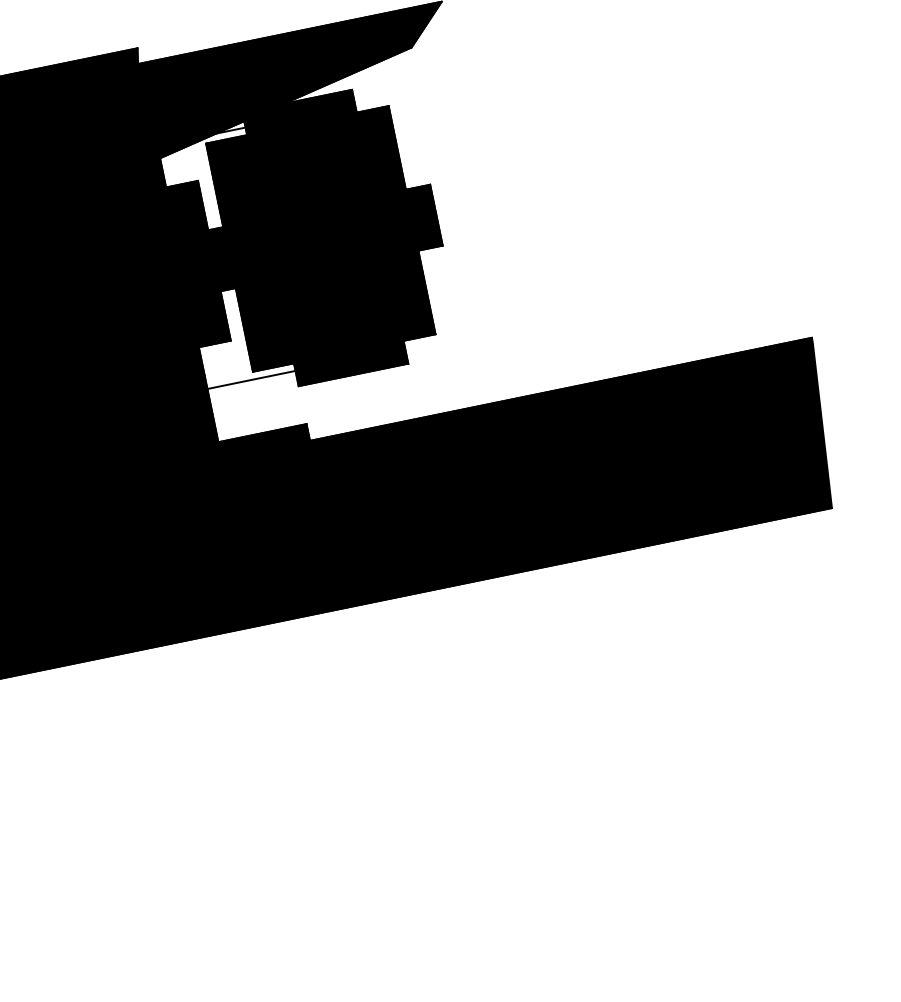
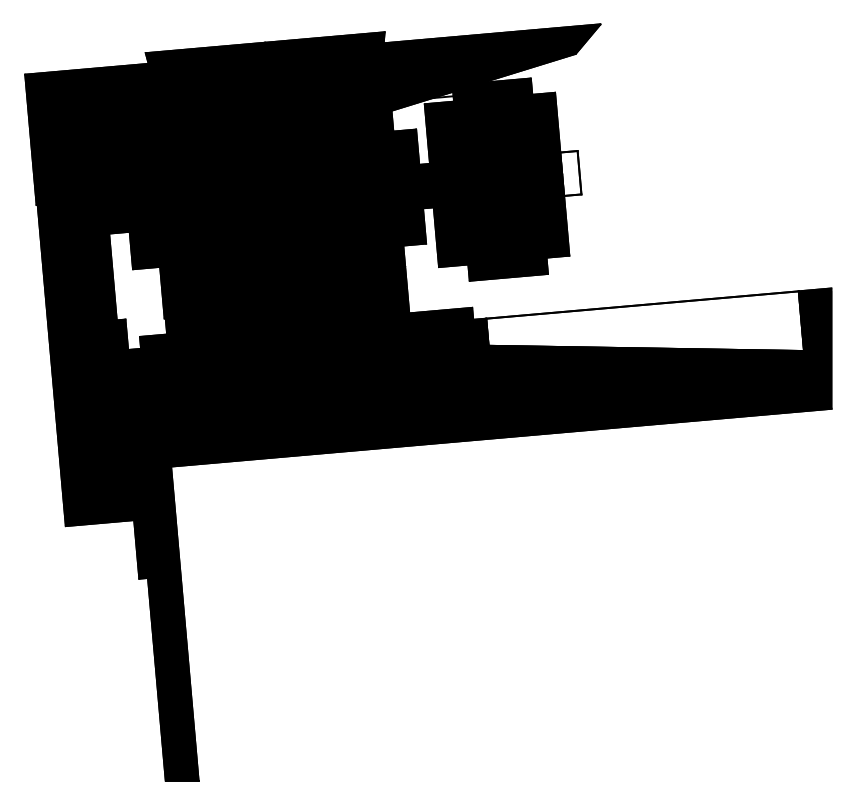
fill: (423, 217) -> (570, 173), removed
line: (250, 379) -> (436, 272), removed
fill: (554, 415) -> (645, 321), removed

